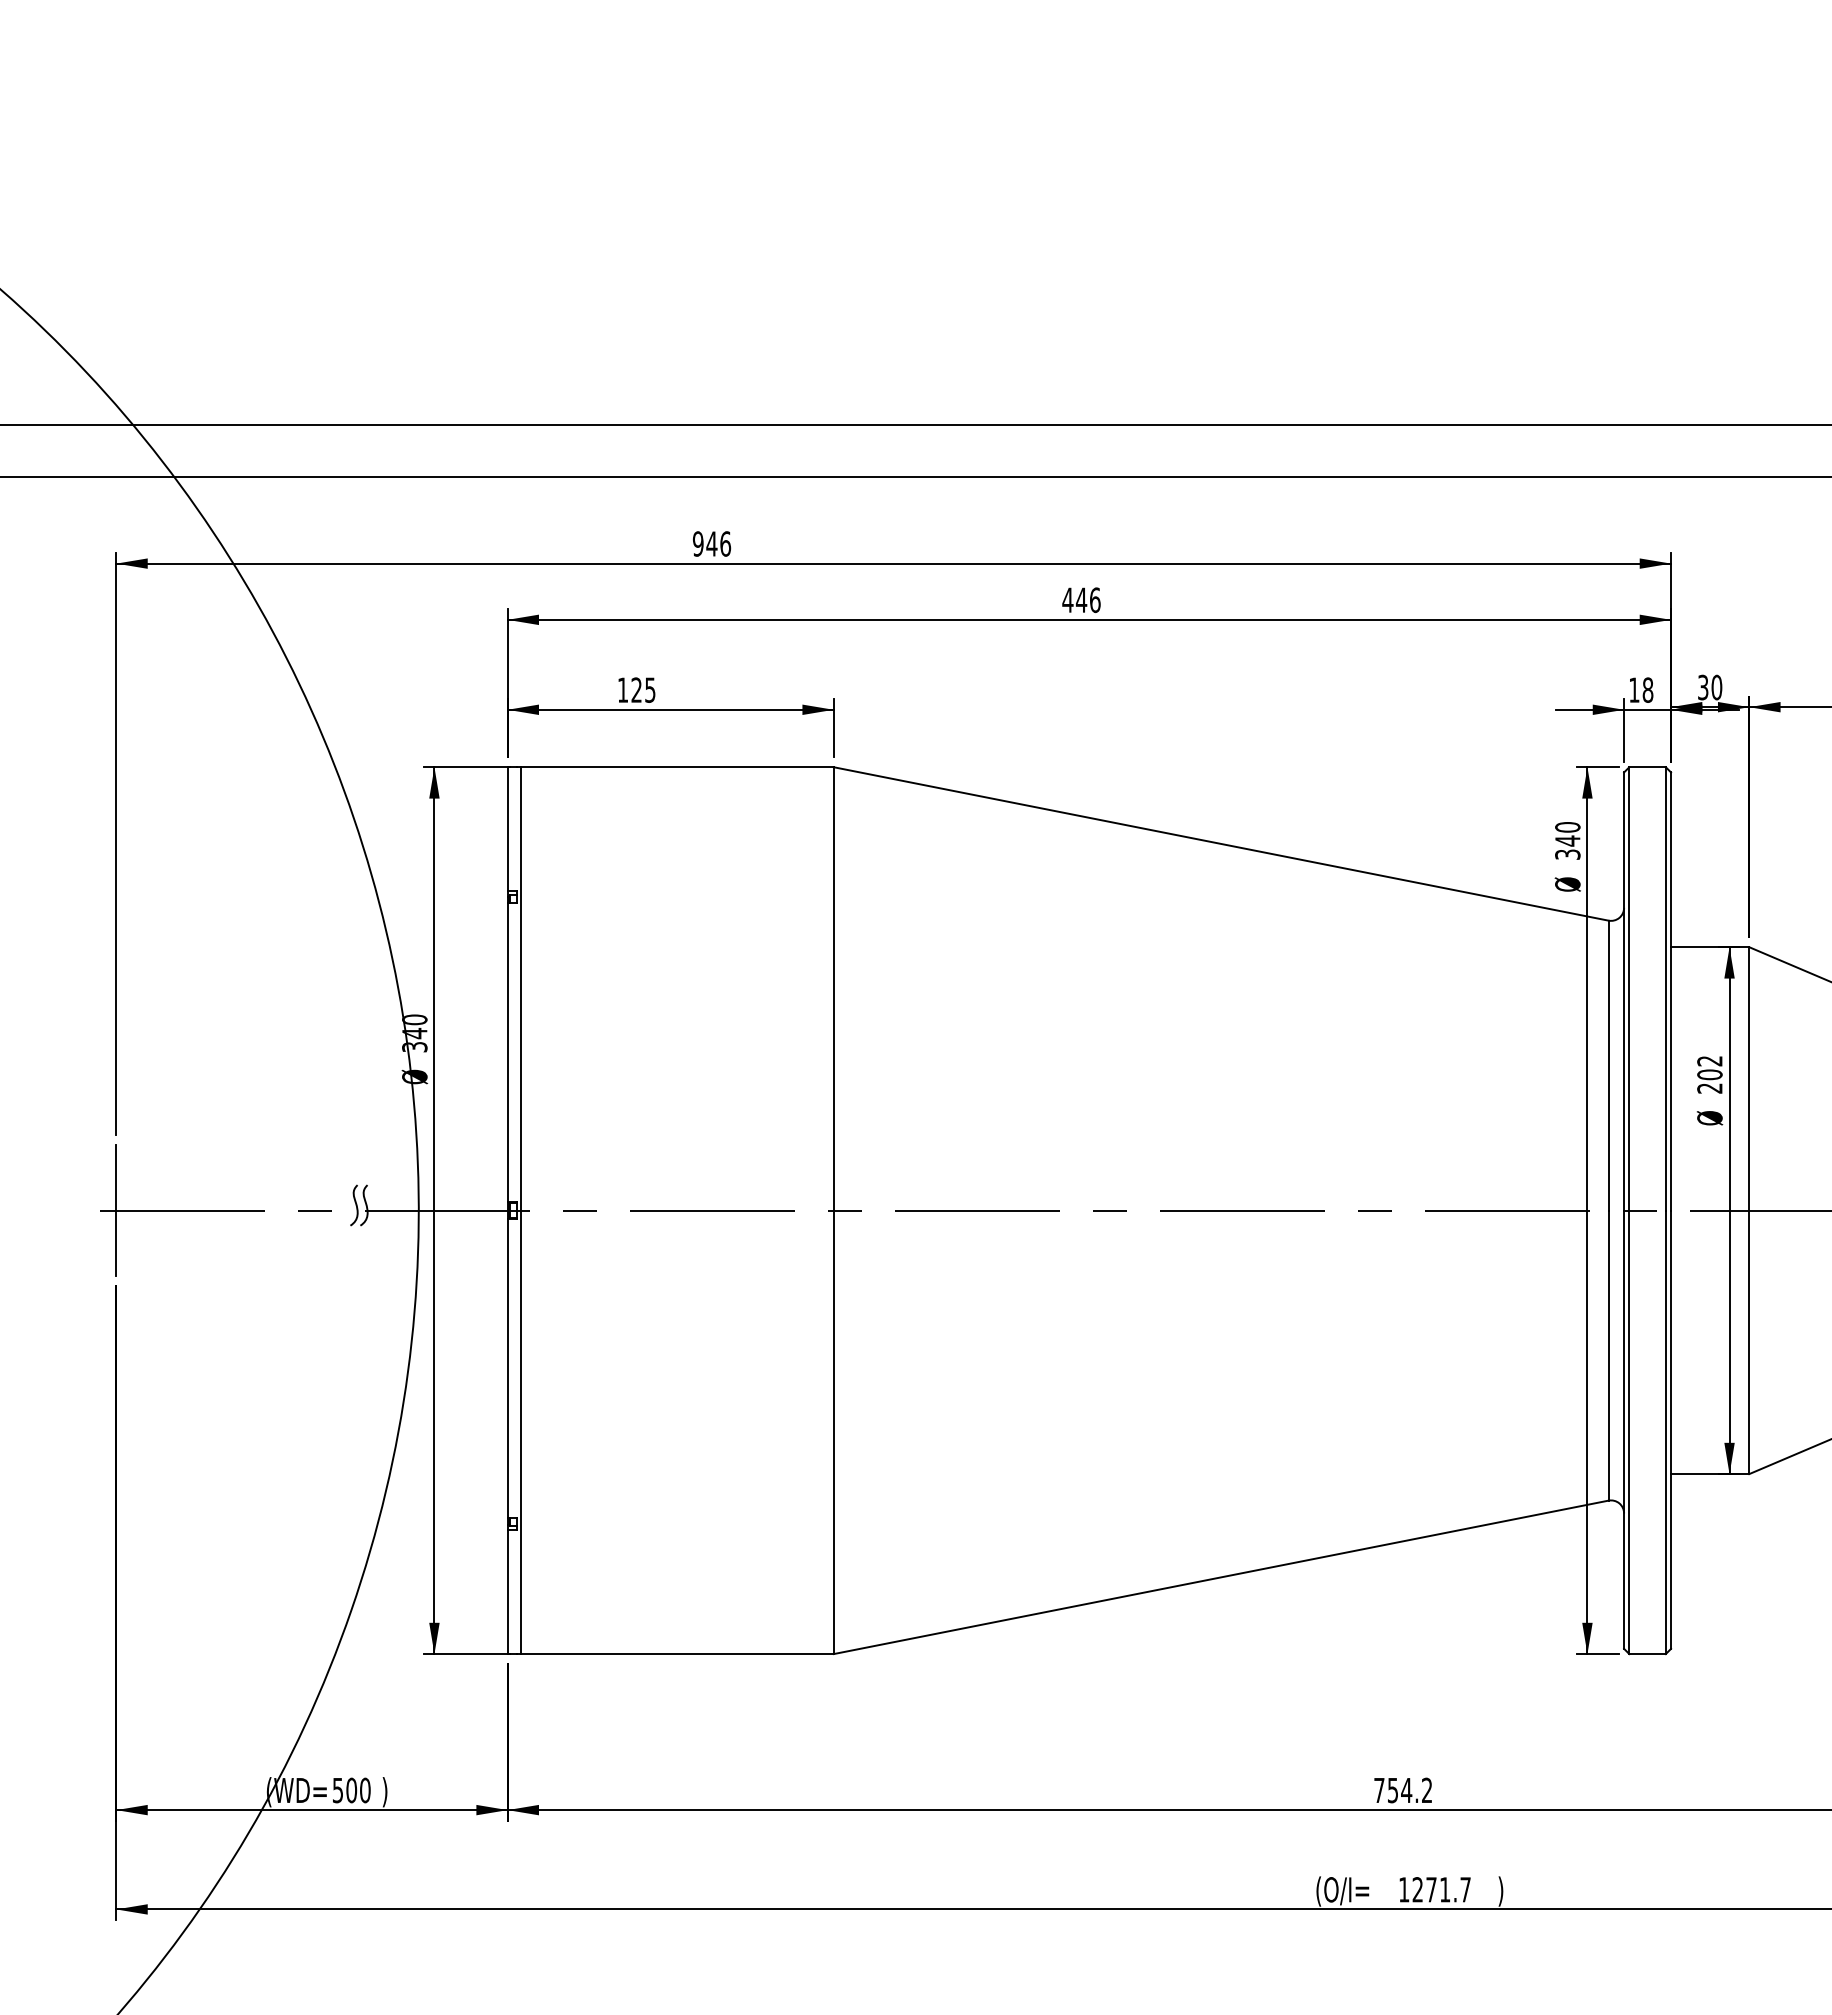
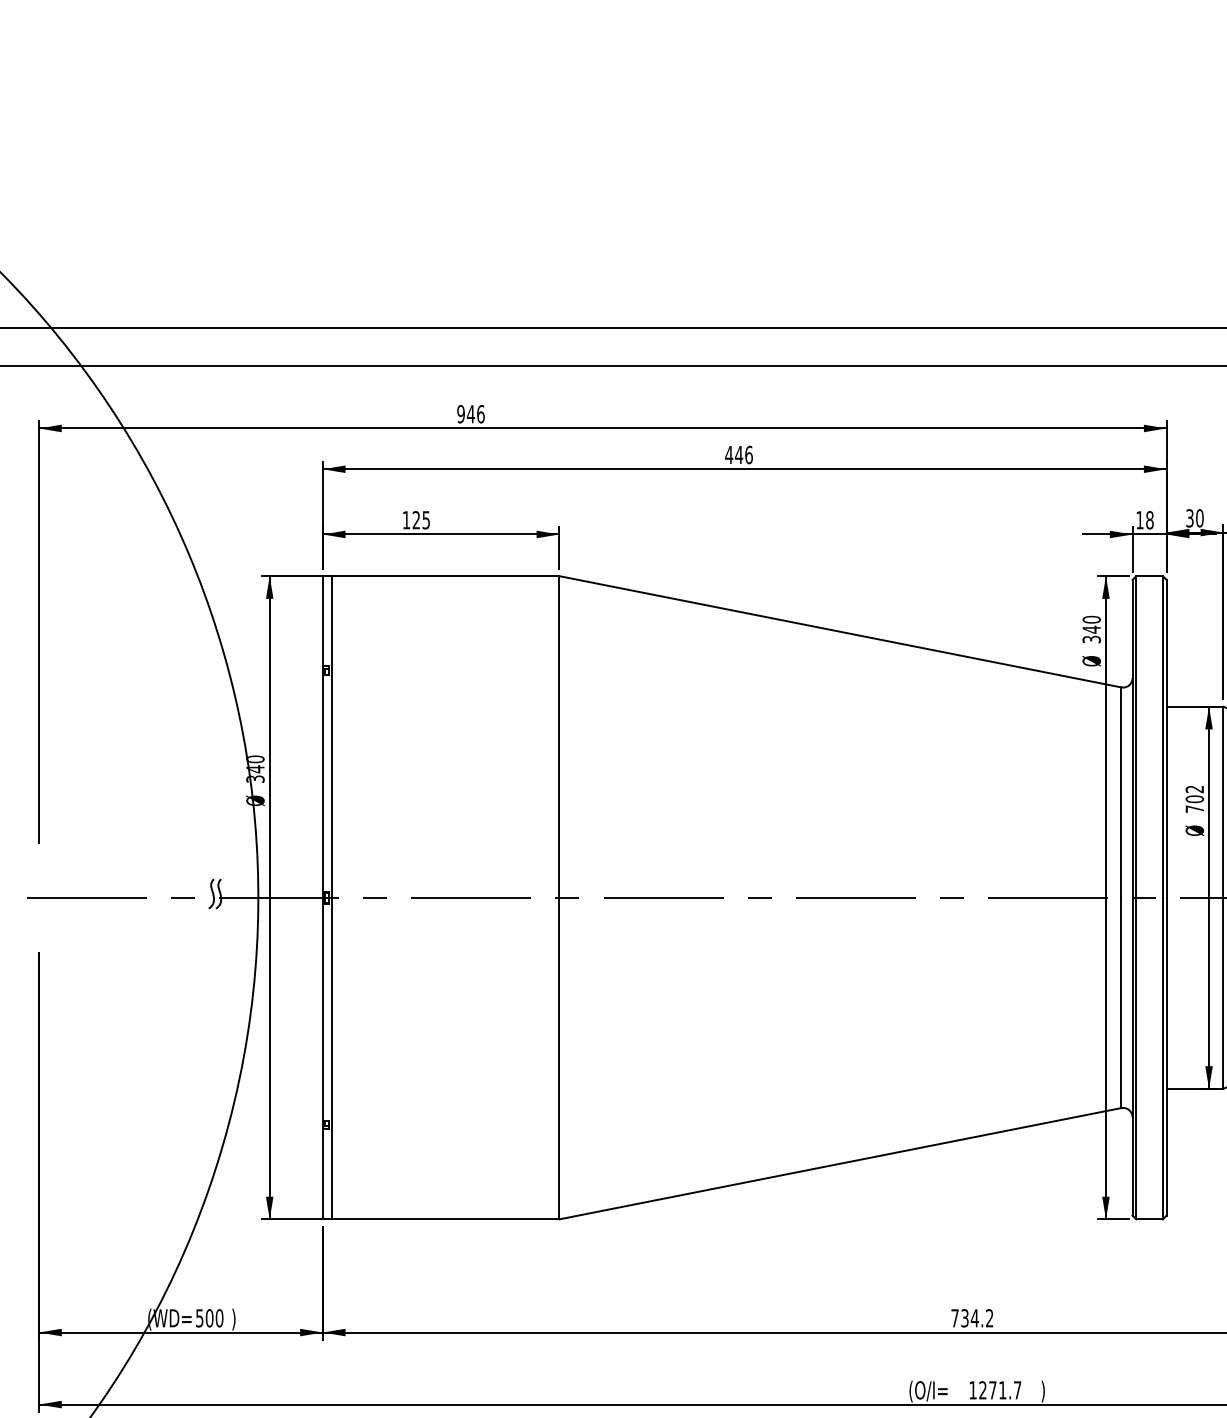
text: (1709, 1088) -> (1194, 809), 202 -> 702
line: (116, 1210) -> (39, 897), removed
text: (1393, 1789) -> (965, 1317), 754.2 -> 734.2

